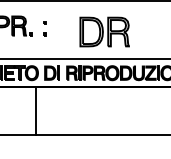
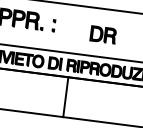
part: (104, 31) -> (103, 34), size x0.6
line: (35, 111) -> (65, 97), moved

